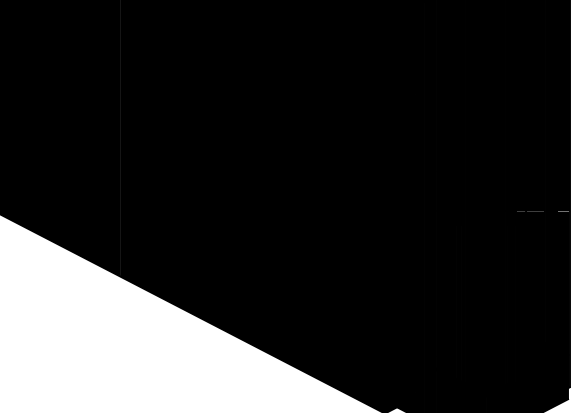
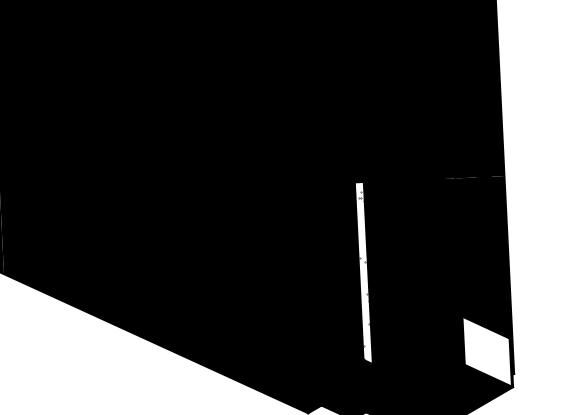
fill: (440, 291) -> (363, 273), removed
fill: (546, 366) -> (487, 351), removed

